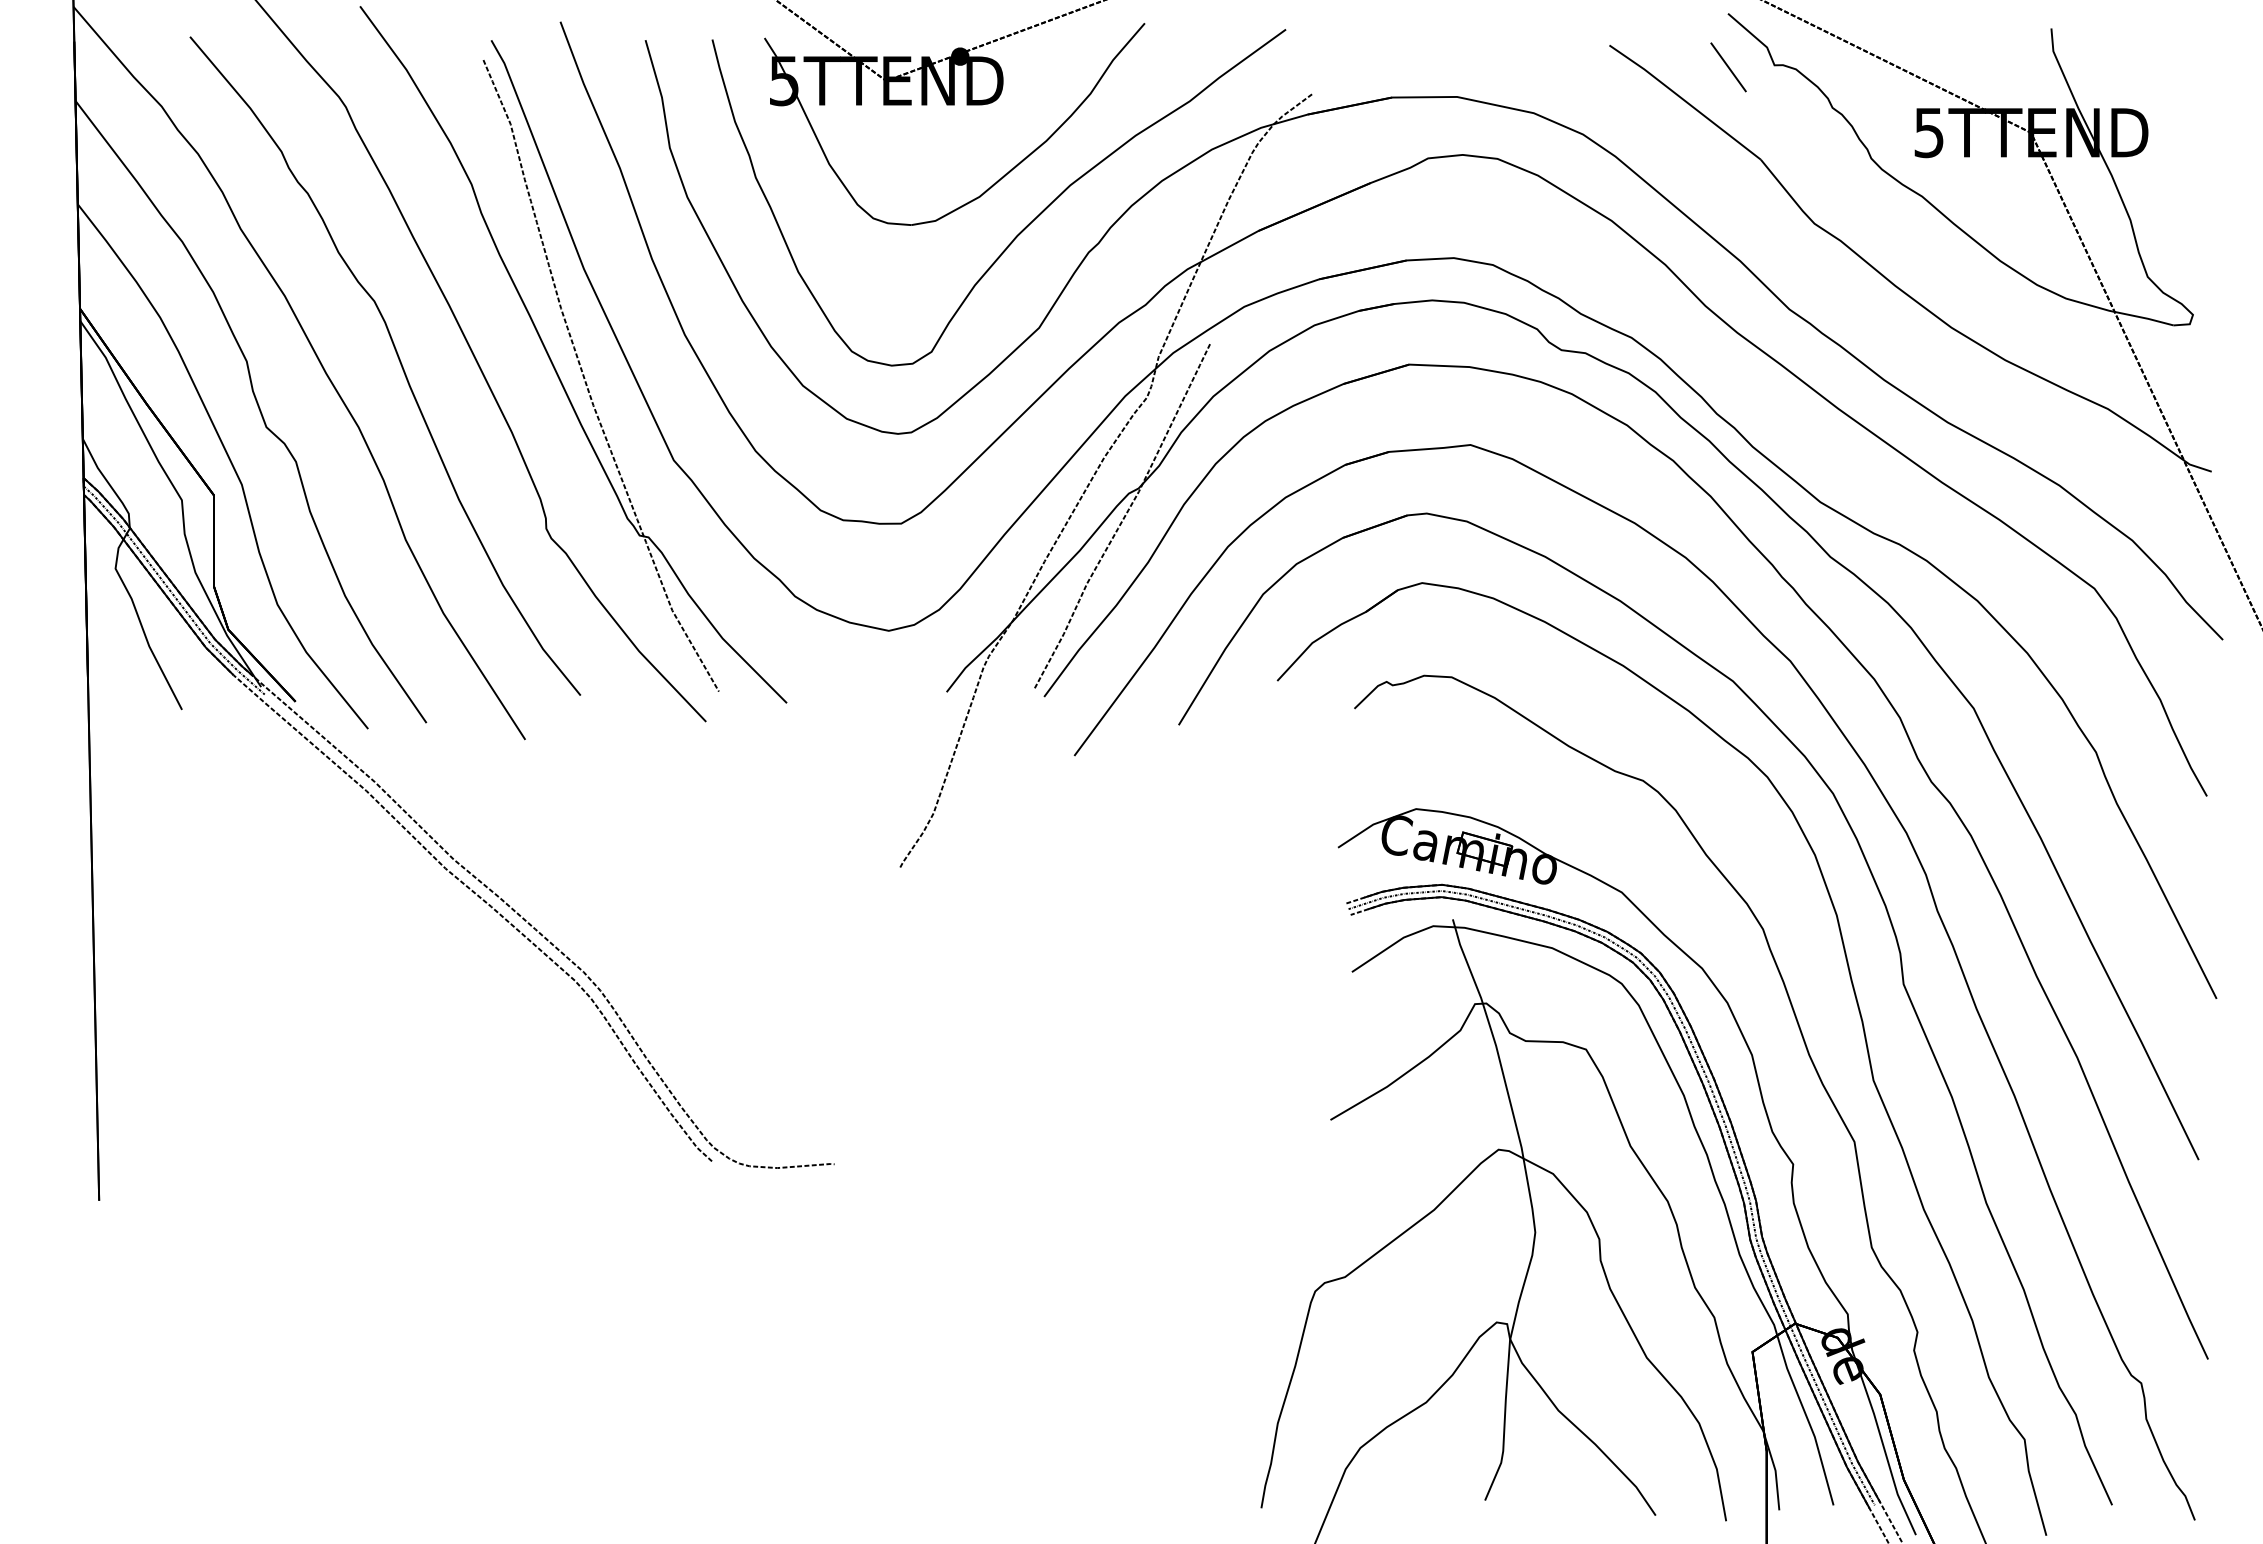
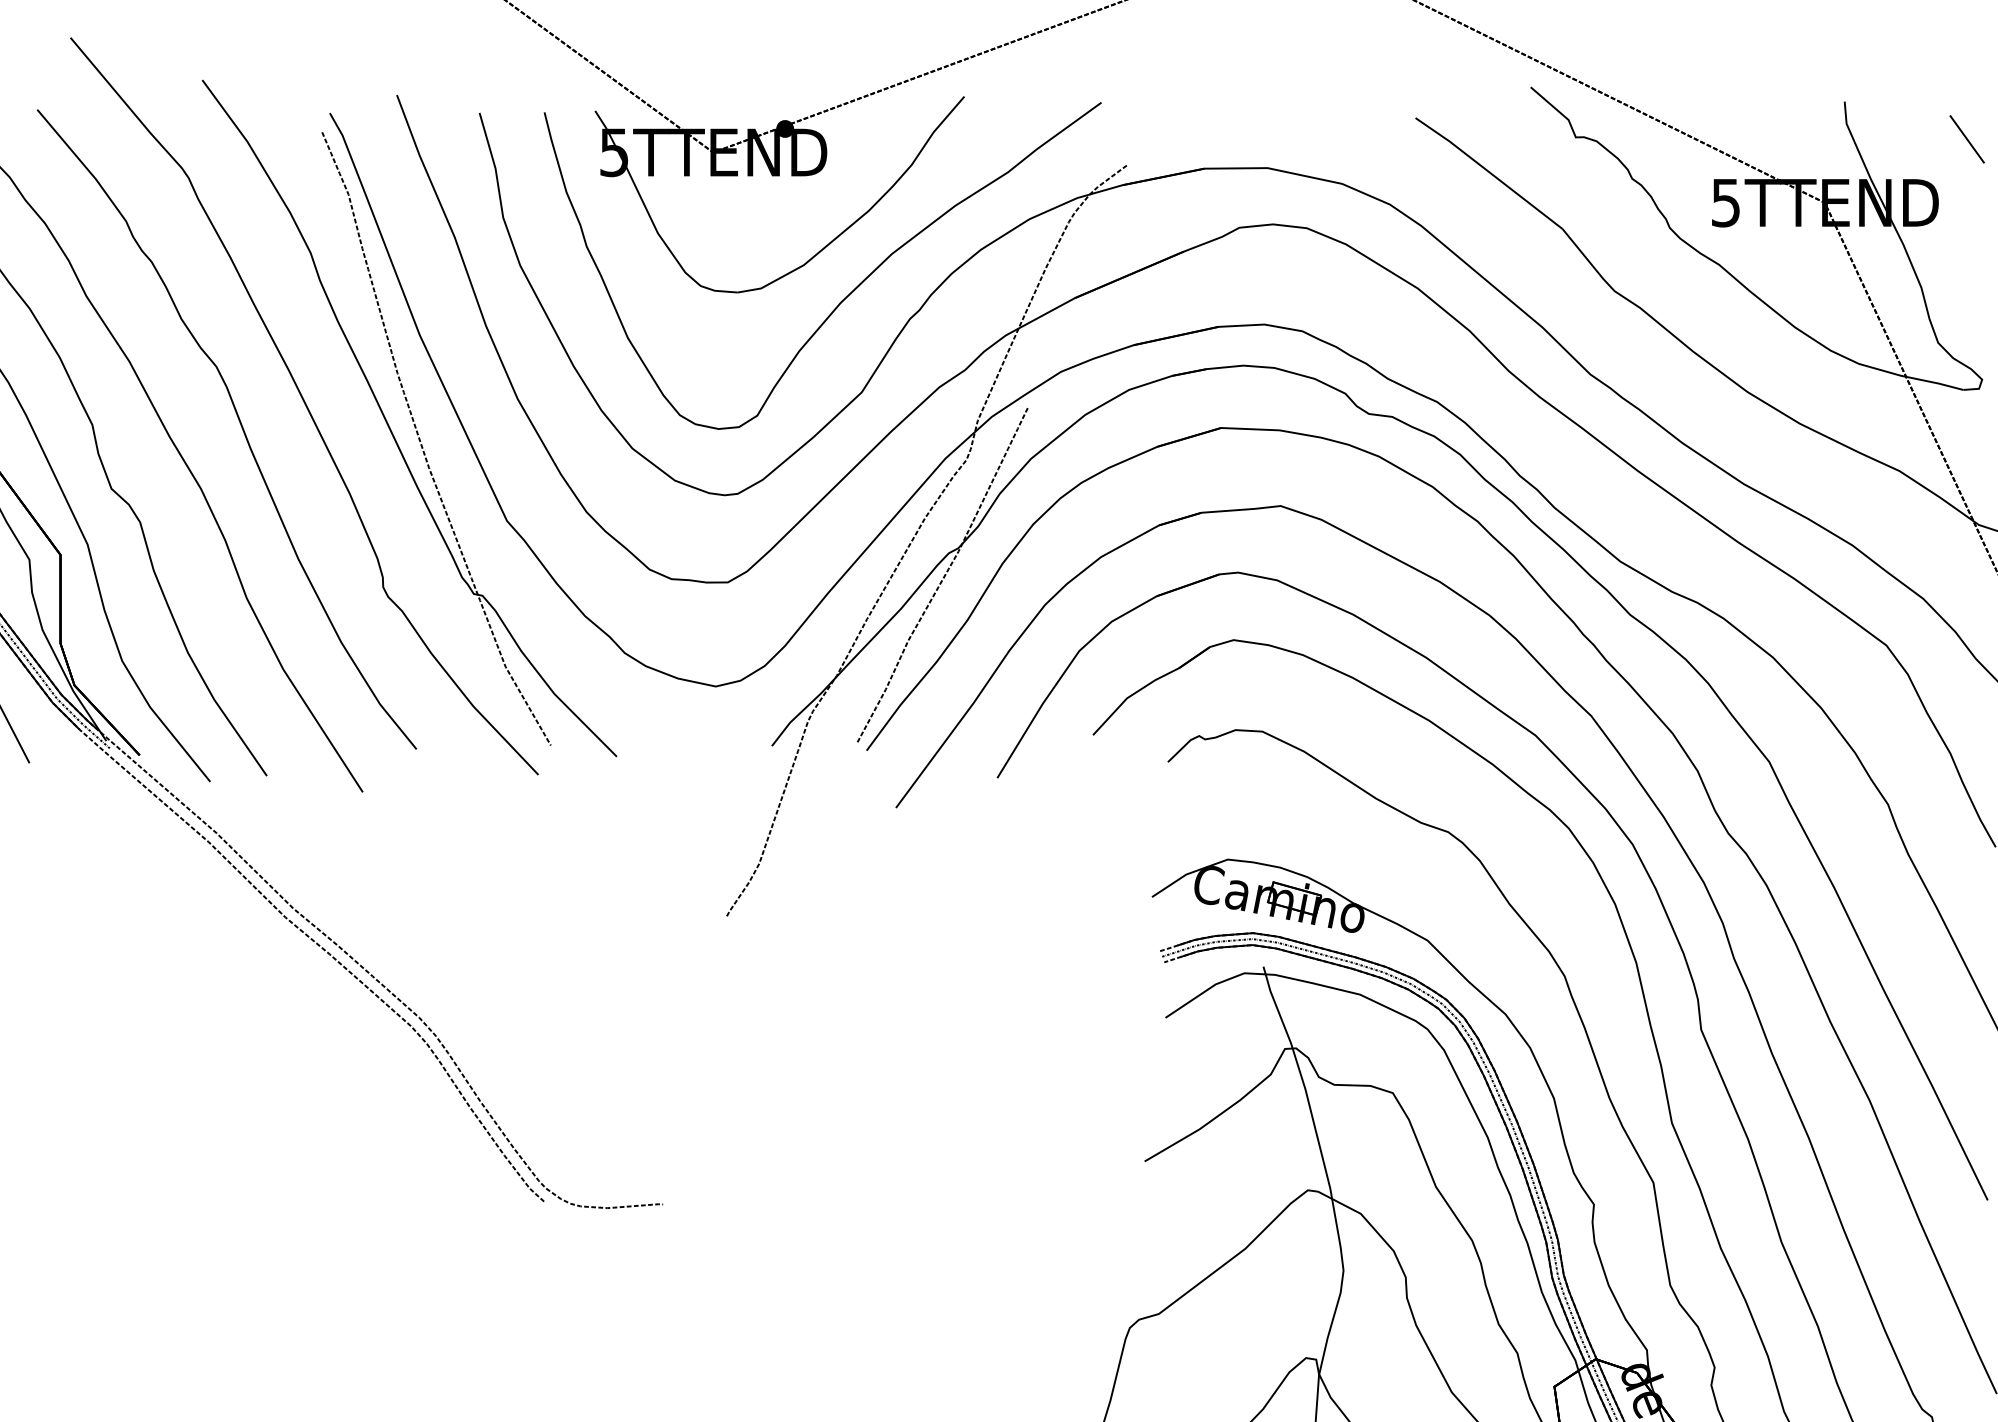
line: (1728, 67) -> (1967, 139), moved

